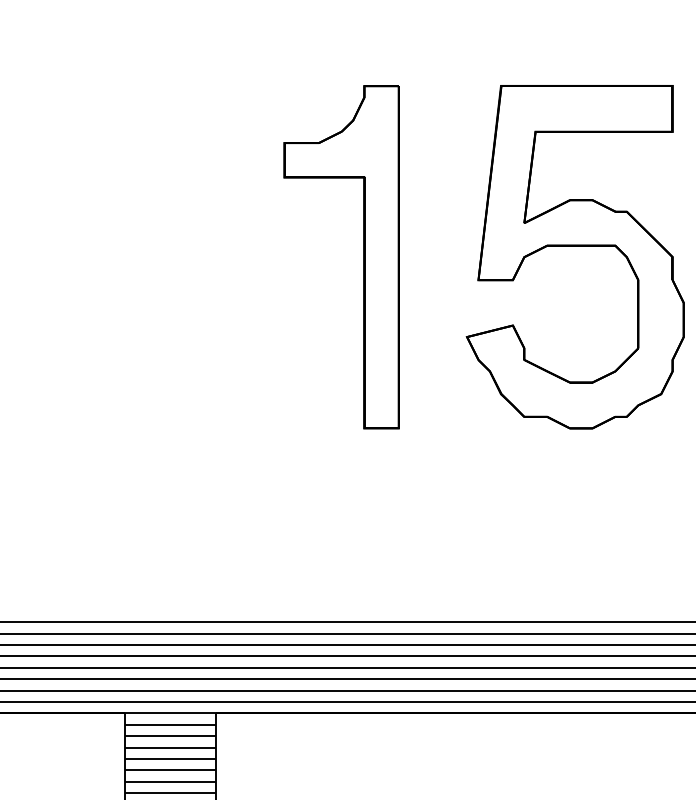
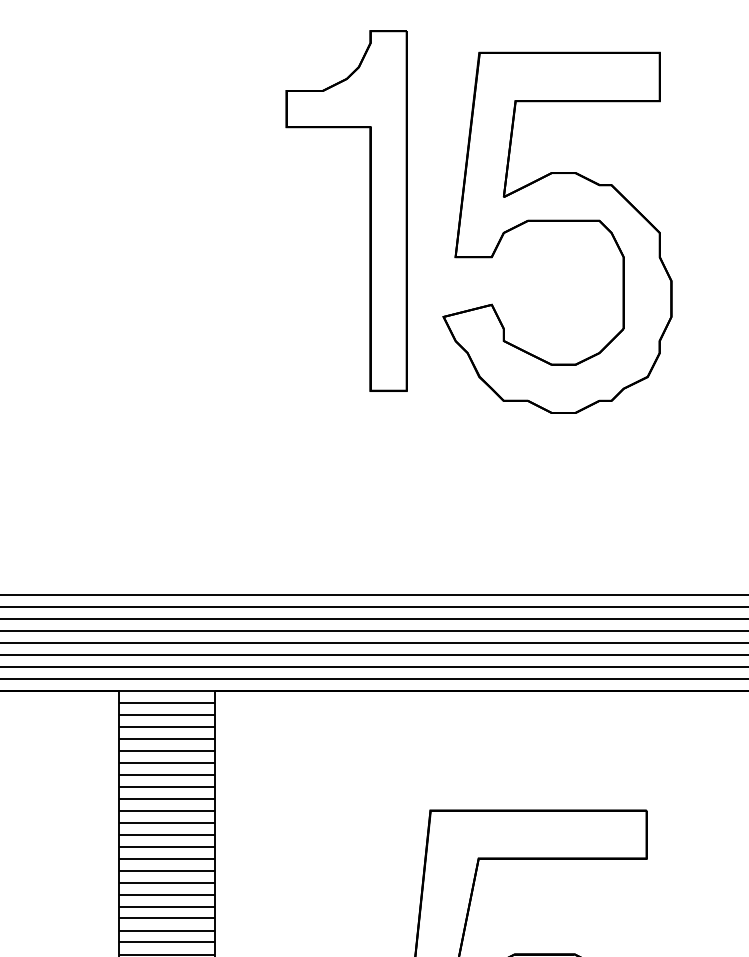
part: (575, 246) -> (557, 221), moved

